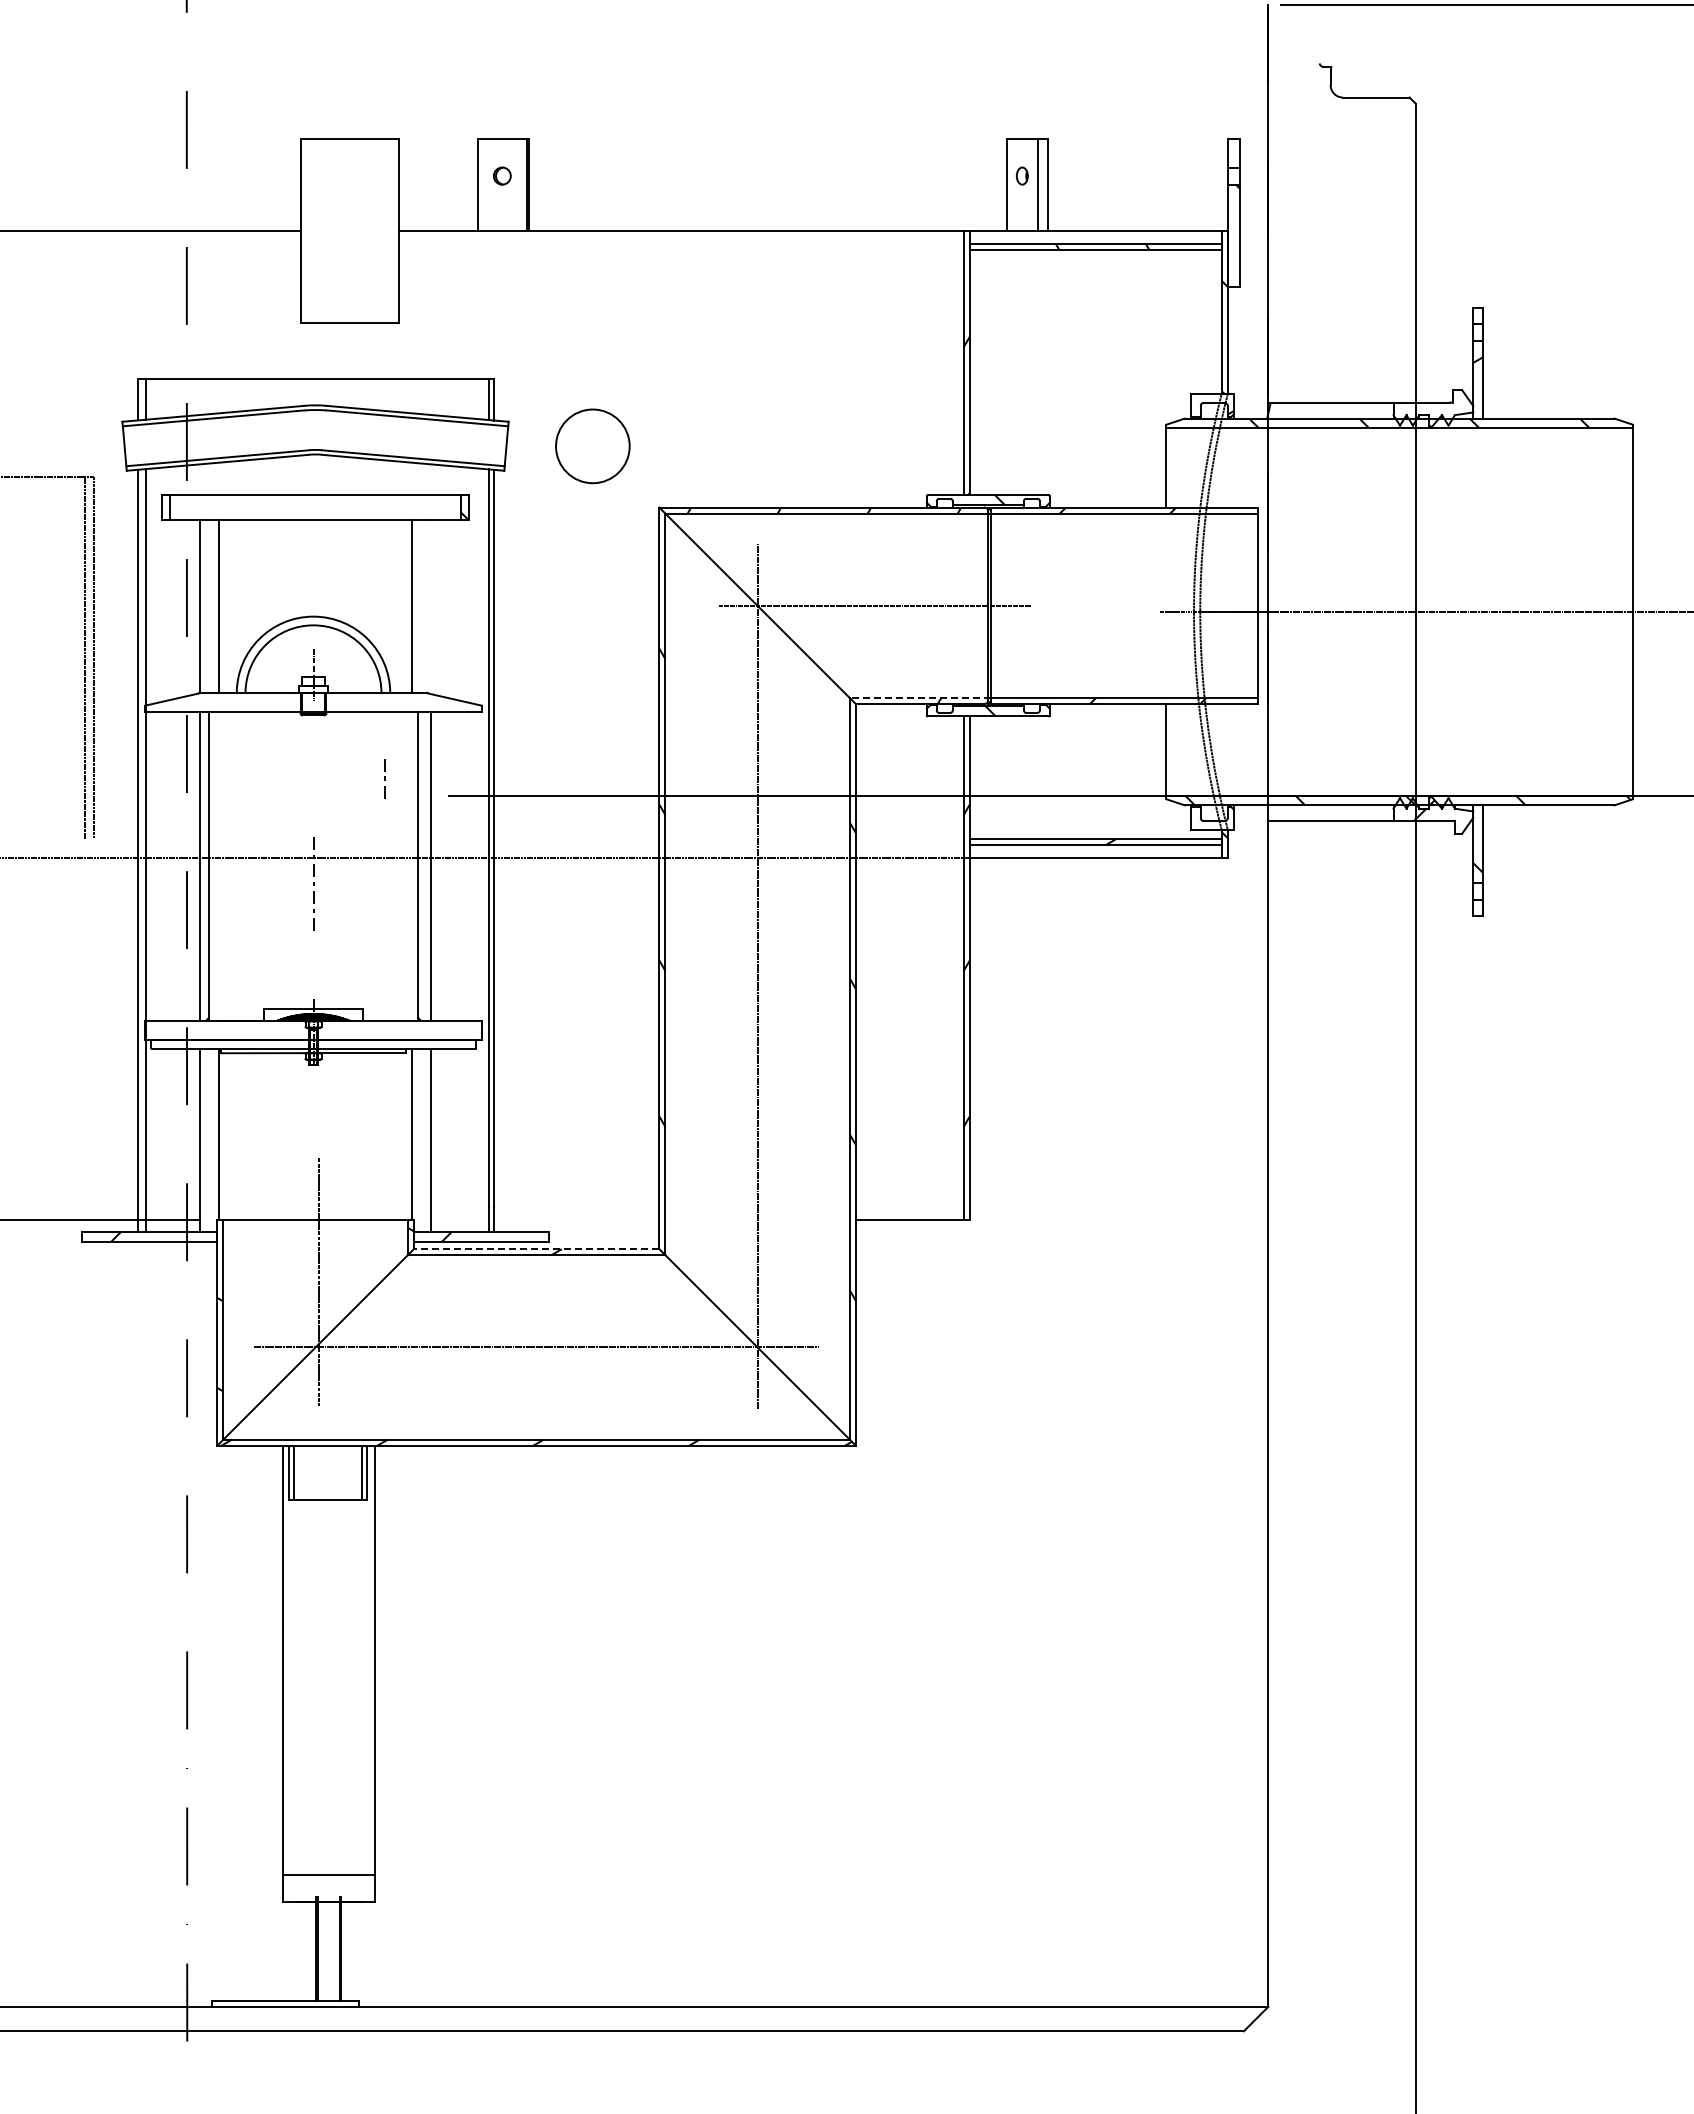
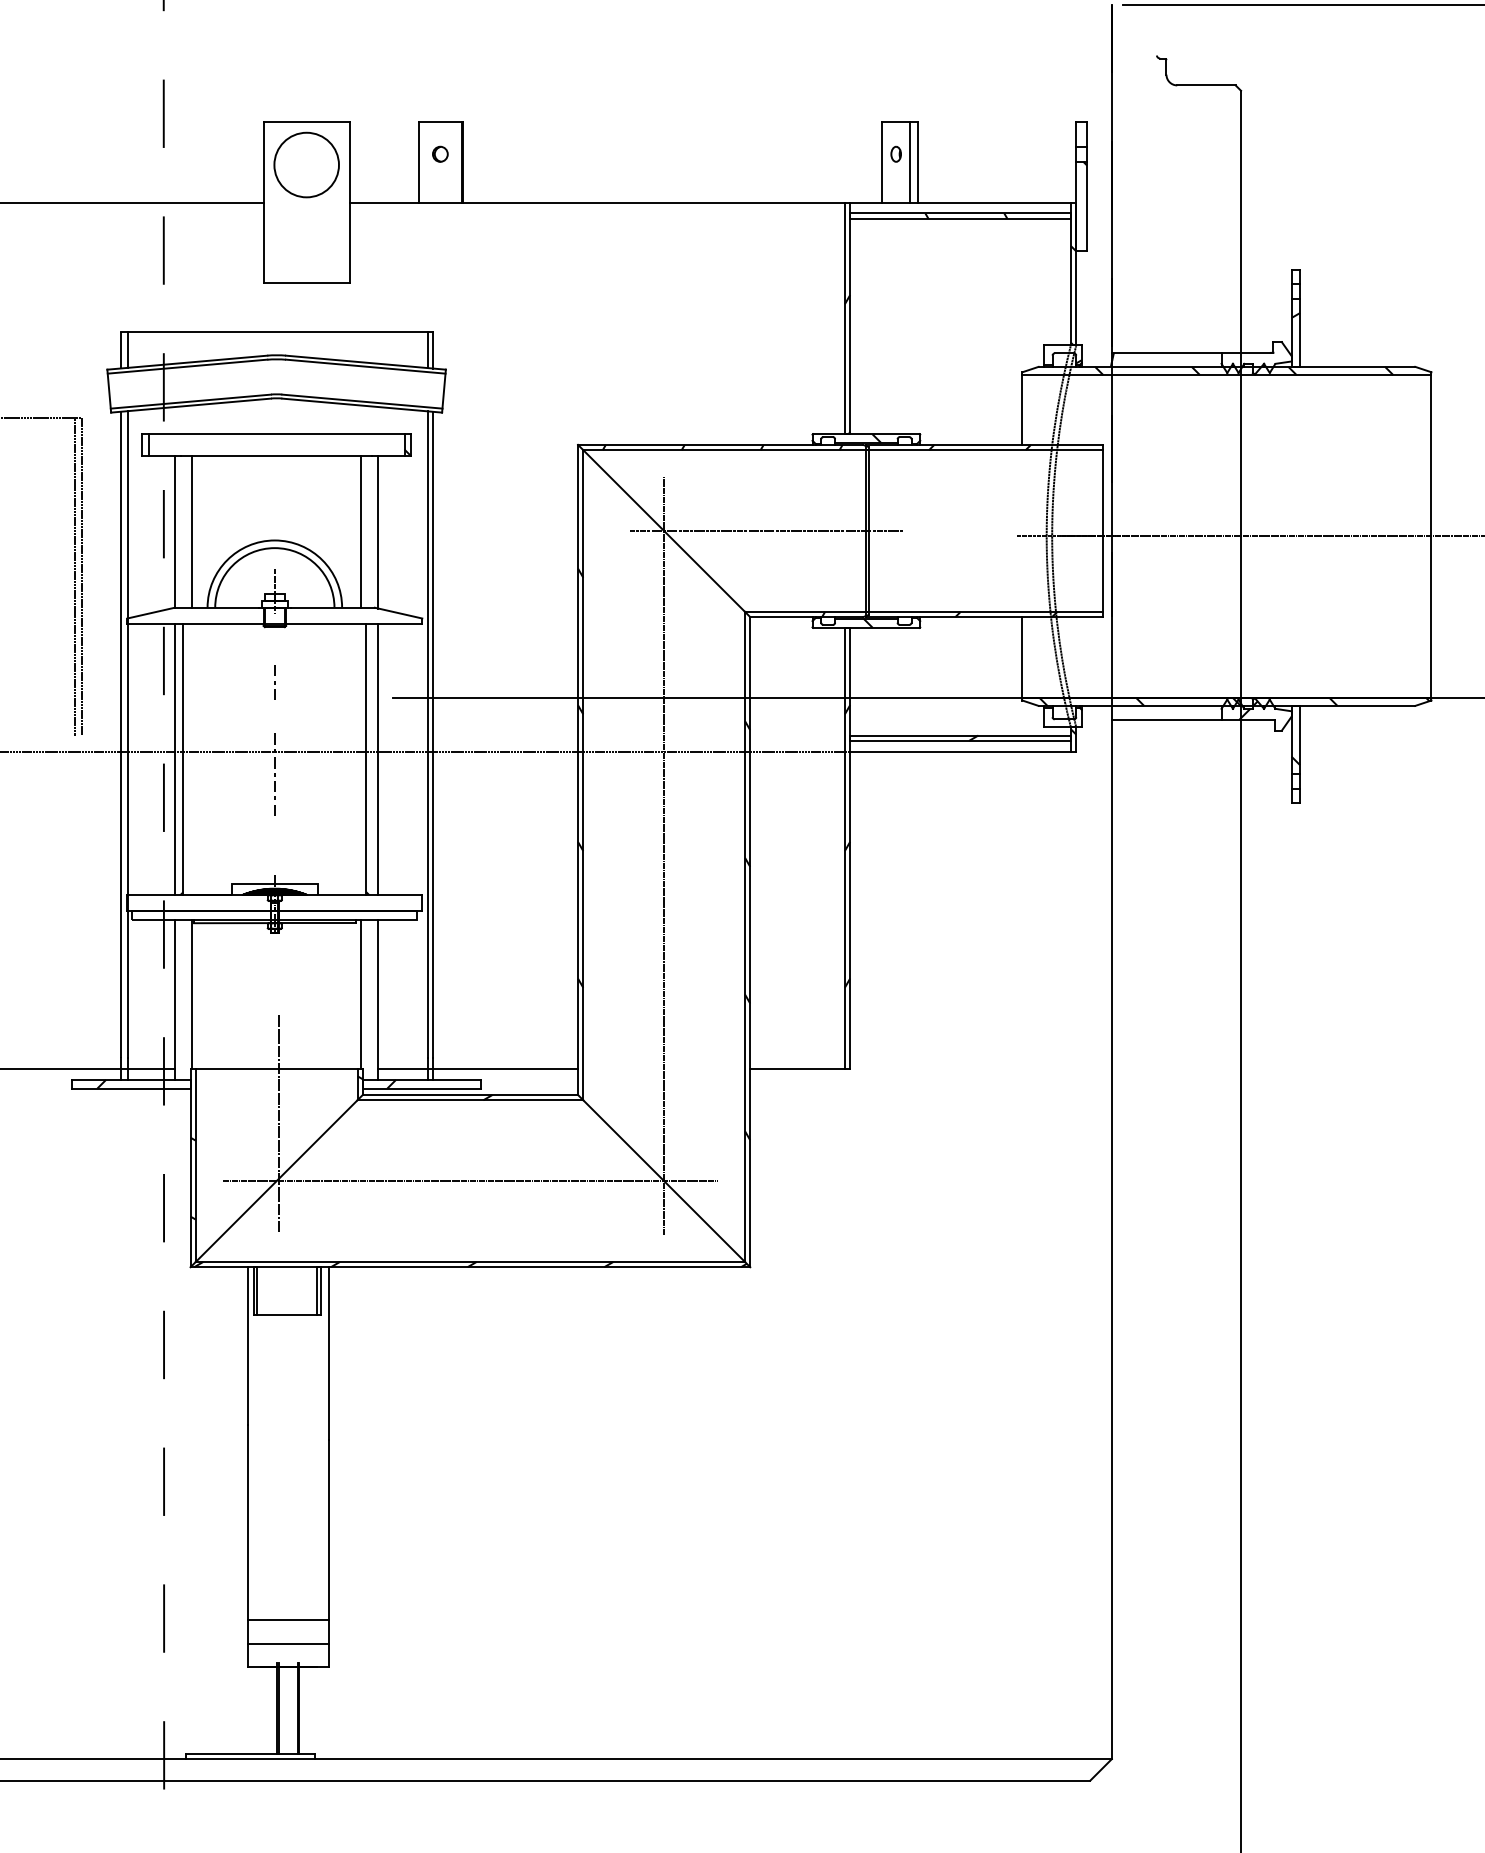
circle: (592, 446) -> (306, 165), moved
line: (431, 606) -> (378, 531), added
line: (920, 698) -> (806, 612), dashed -> solid
line: (384, 778) -> (274, 682), moved
line: (545, 1219) -> (478, 1068), added
line: (536, 1249) -> (470, 1095), dashed -> solid
line: (328, 1848) -> (287, 1620), added

